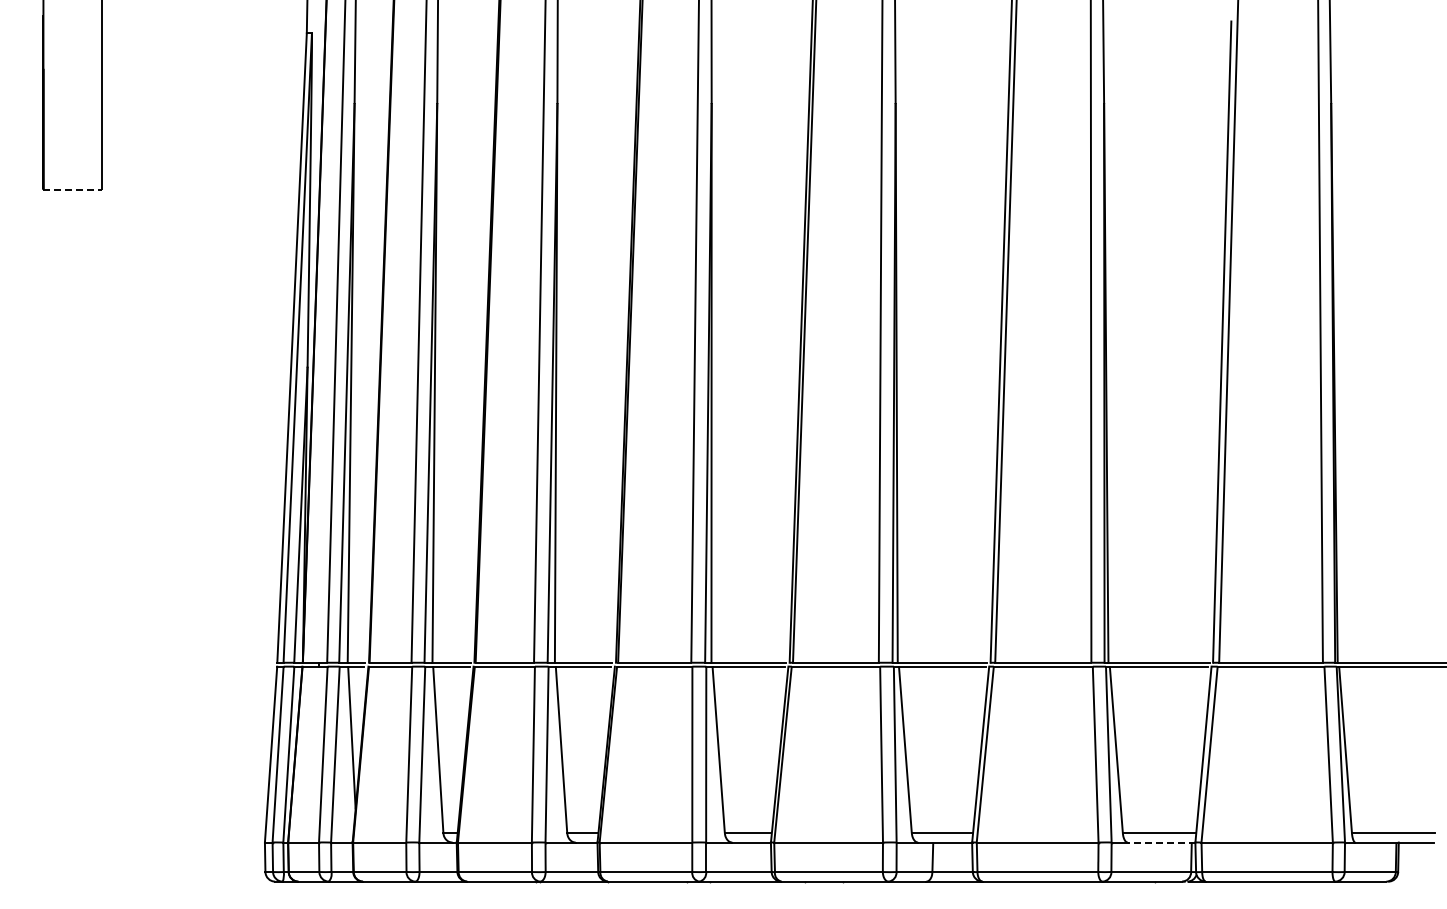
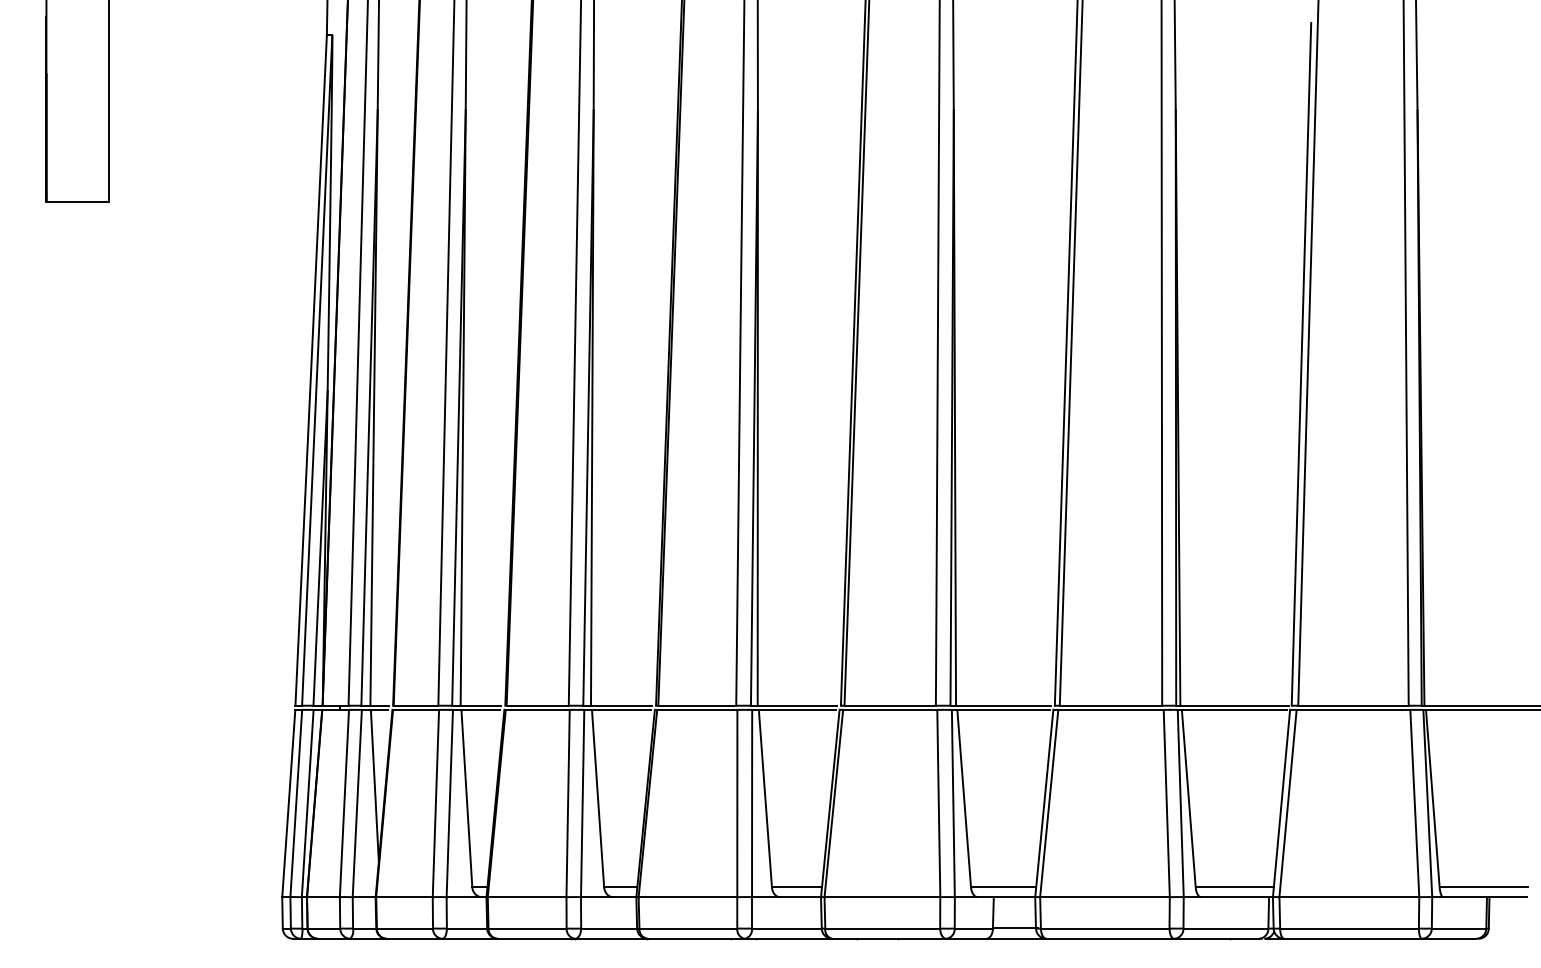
line: (73, 189) -> (78, 201), dashed -> solid
line: (1161, 842) -> (1236, 897), dashed -> solid

